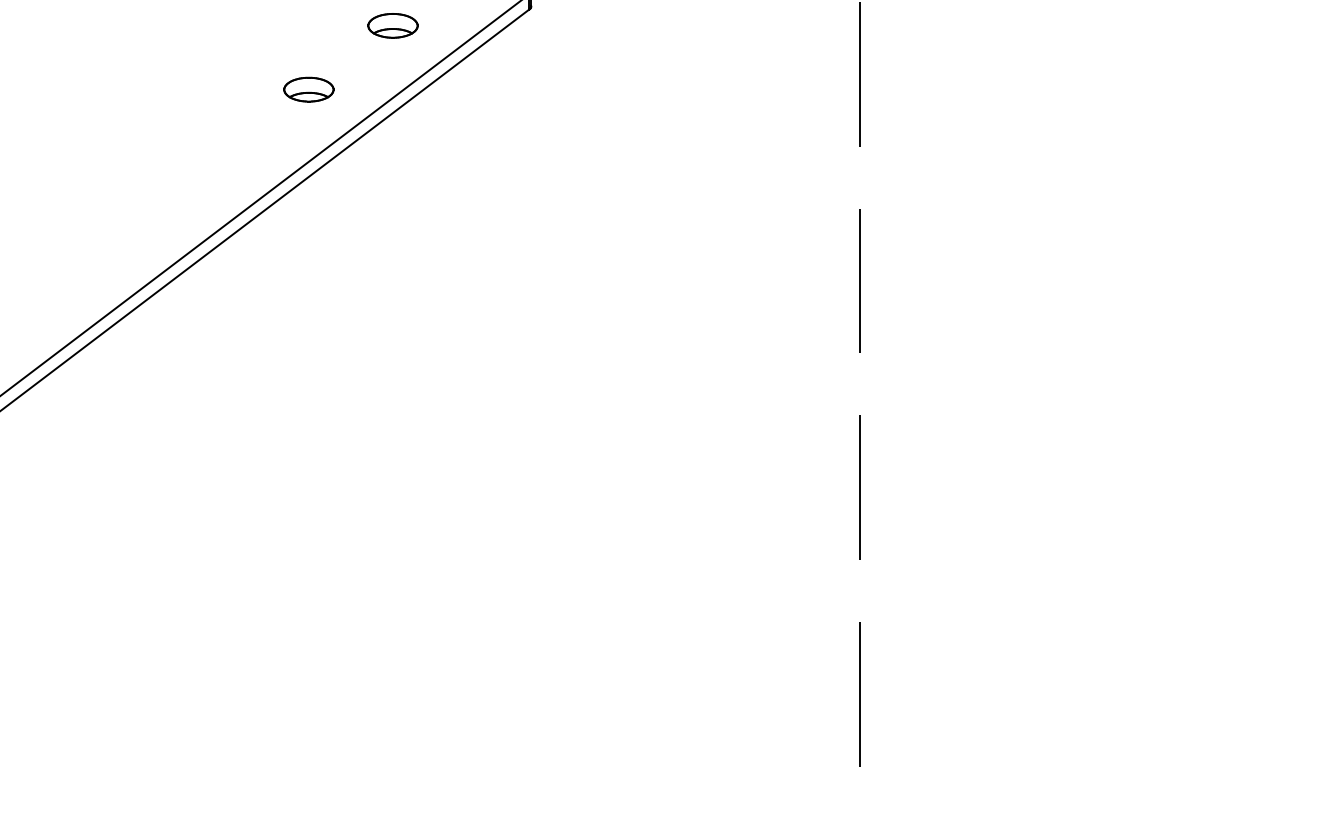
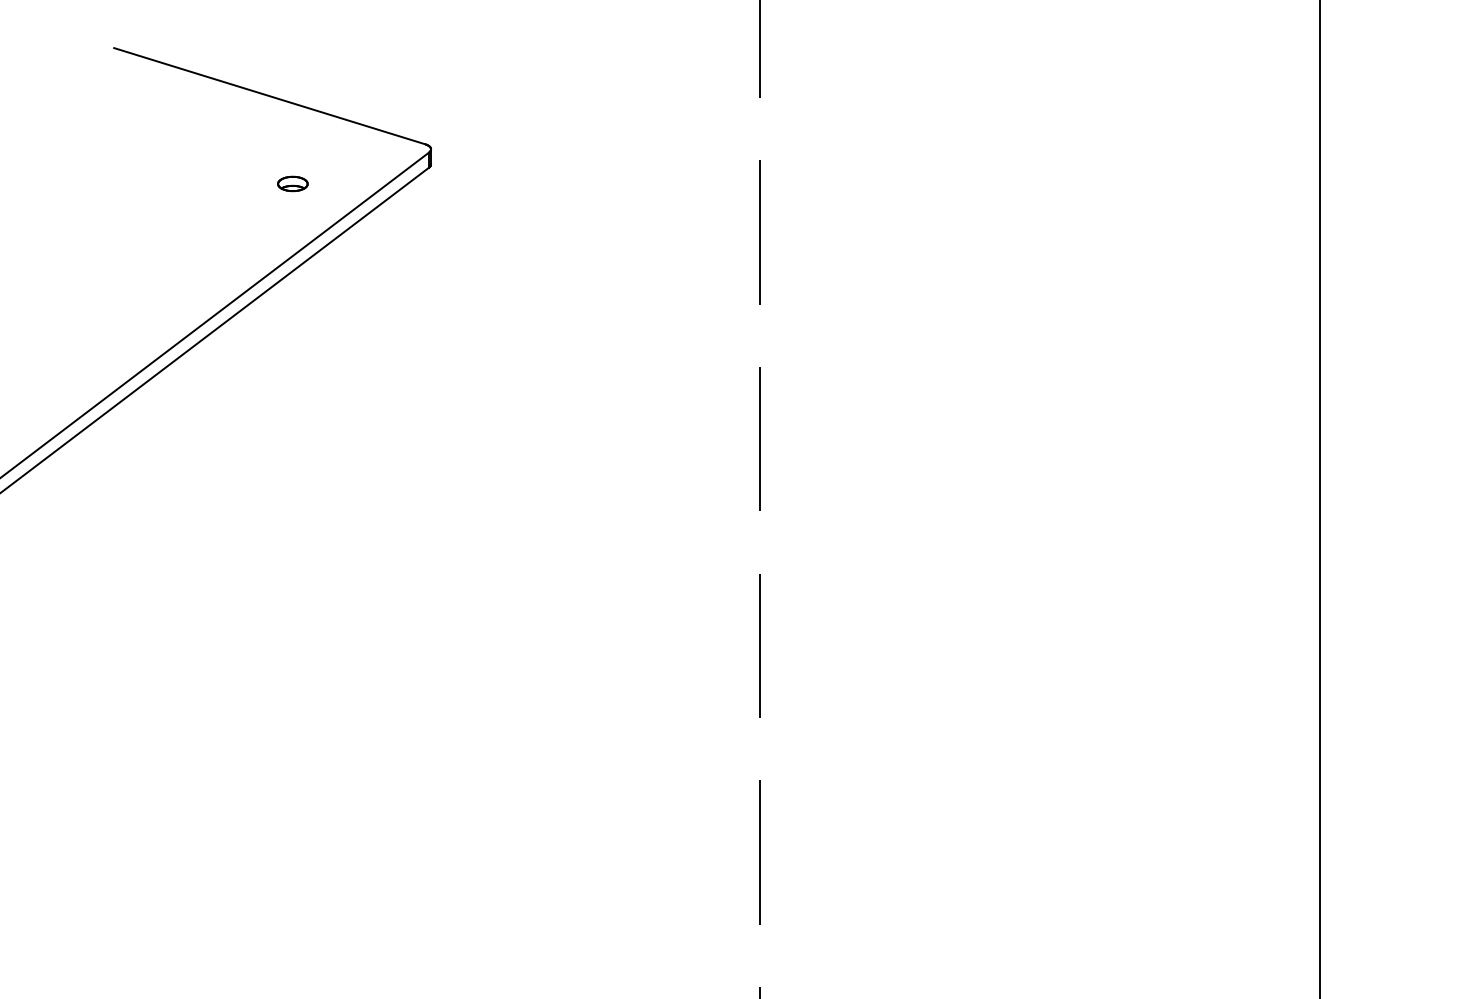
part: (392, 25) -> (292, 183), size x0.6
part: (308, 89) -> (208, 247), removed

